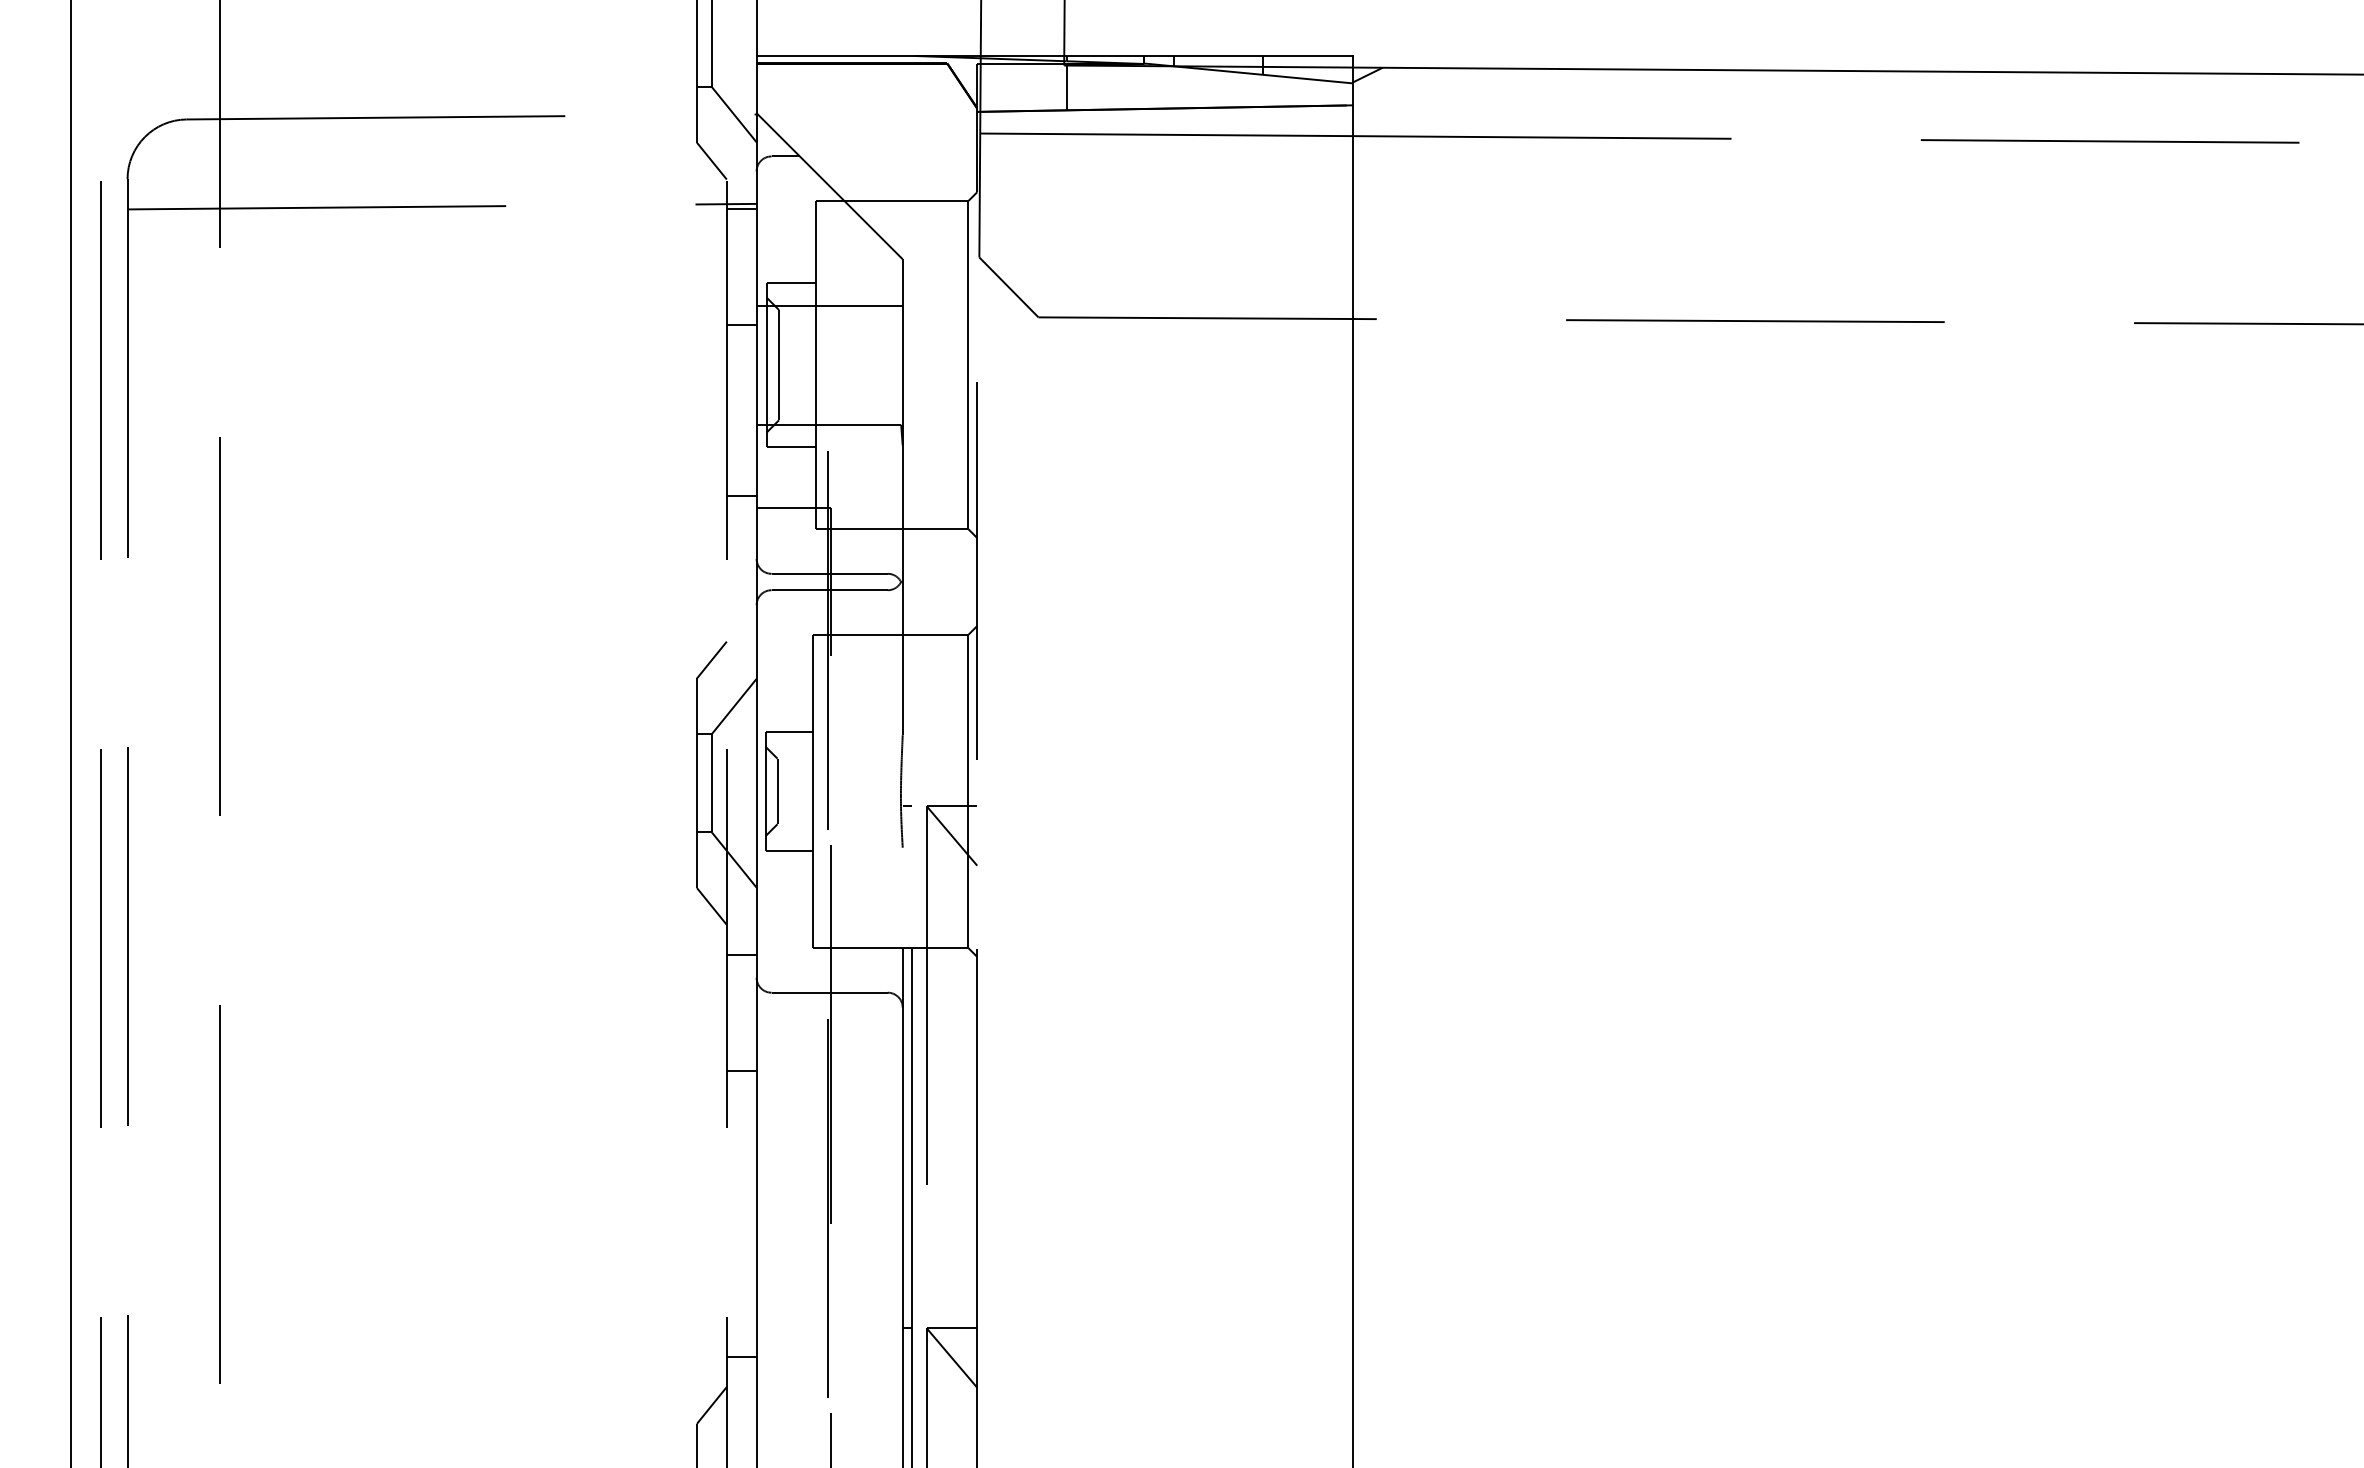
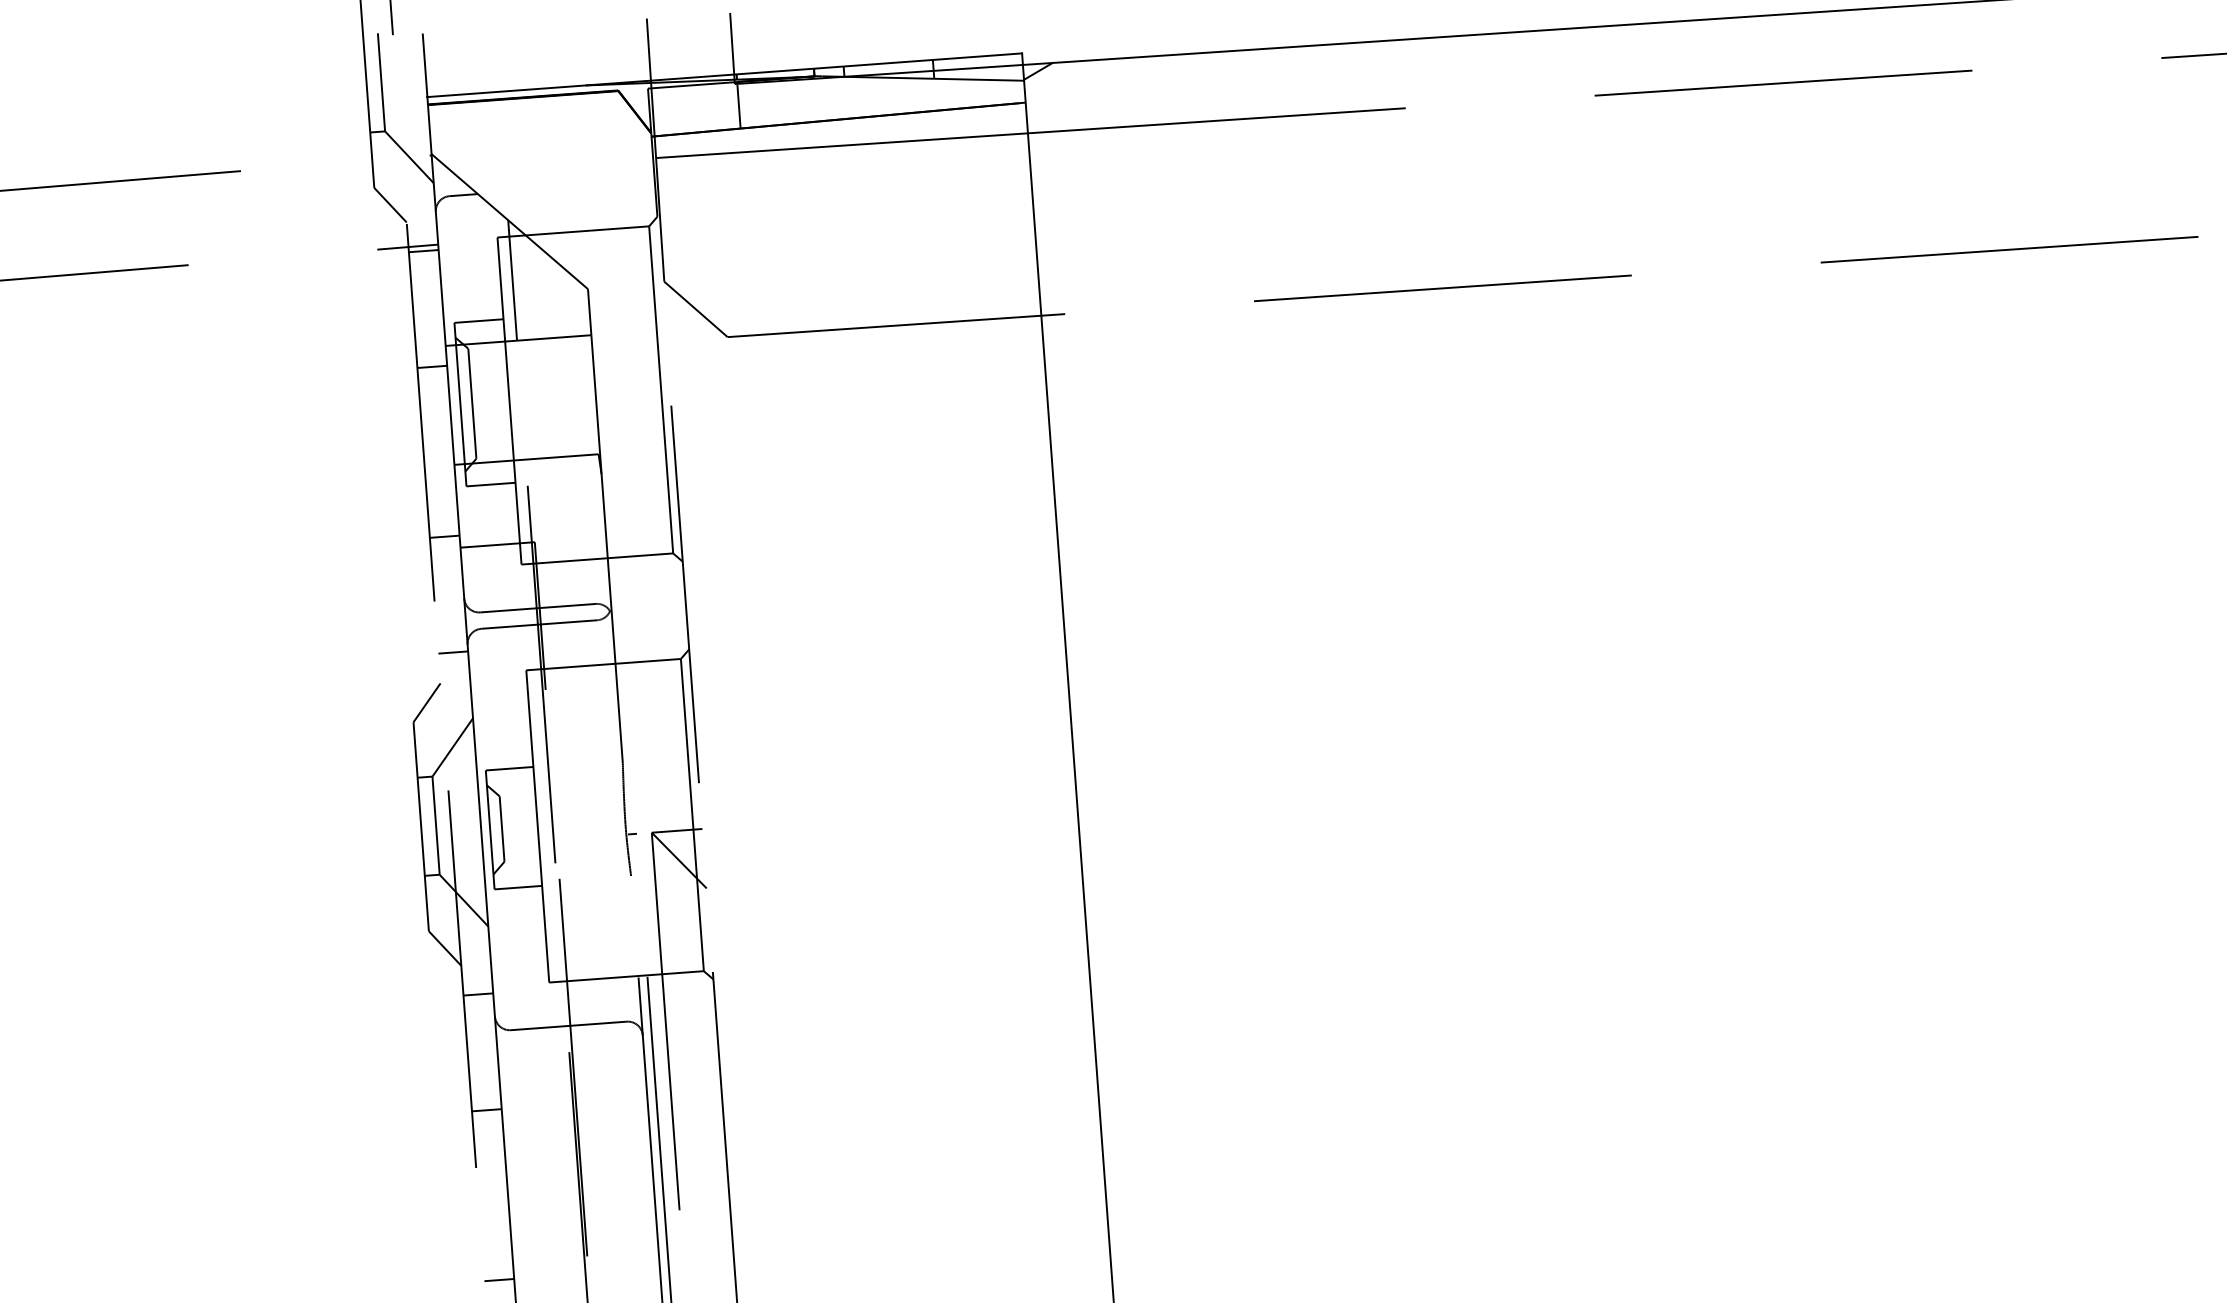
line: (828, 244) -> (512, 279), added
line: (741, 611) -> (453, 652), added
line: (741, 1241) -> (499, 1280), added

